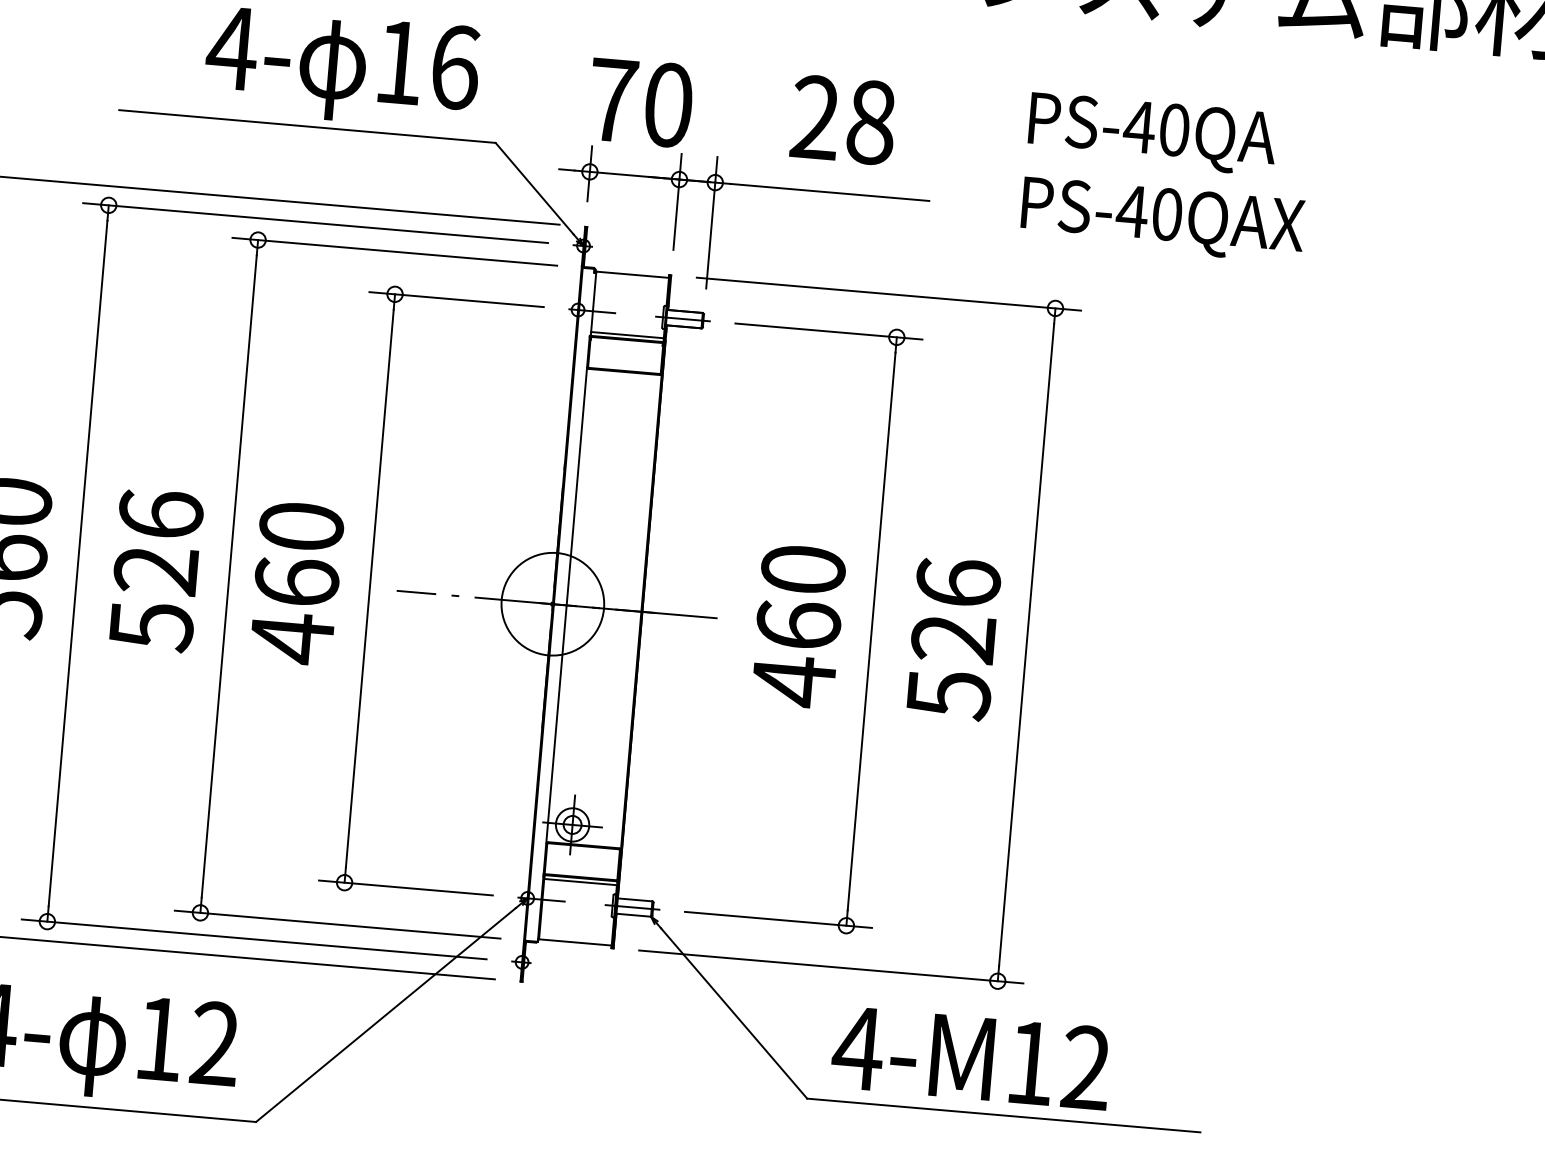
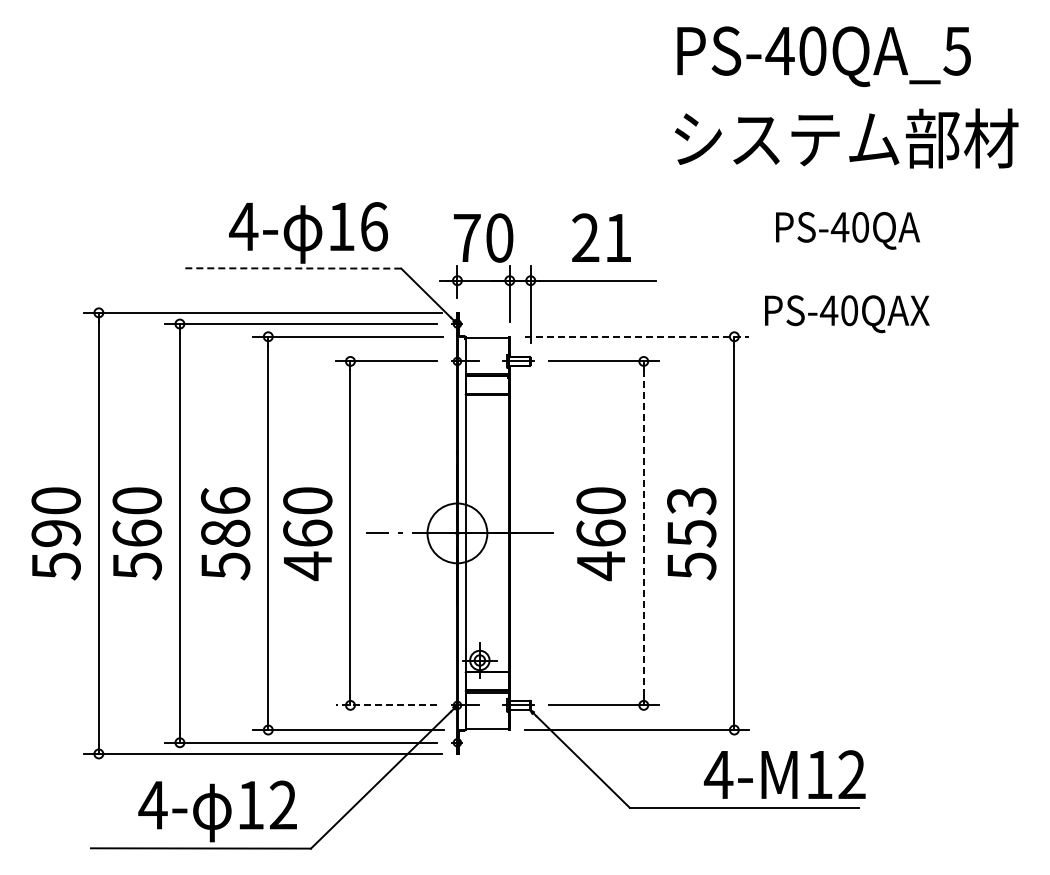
text: (871, 121) -> (618, 237), 28 -> 21
line: (306, 126) -> (290, 268), solid -> dashed
text: (1151, 133) -> (847, 230), moved
text: (1163, 220) -> (847, 314), moved
line: (889, 293) -> (637, 336), solid -> dashed
text: (156, 570) -> (225, 533), 526 -> 586
text: (955, 611) -> (691, 517), 526 -> 553
line: (871, 631) -> (643, 533), solid -> dashed
line: (406, 888) -> (386, 705), solid -> dashed
text: (970, 1057) -> (784, 774), moved

